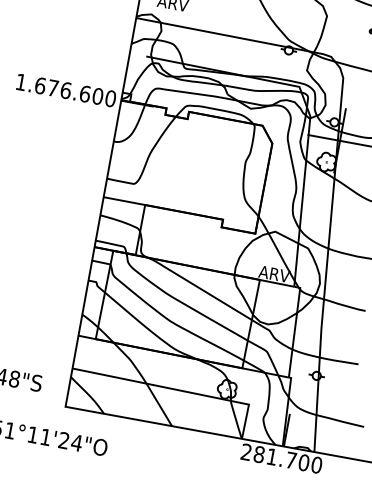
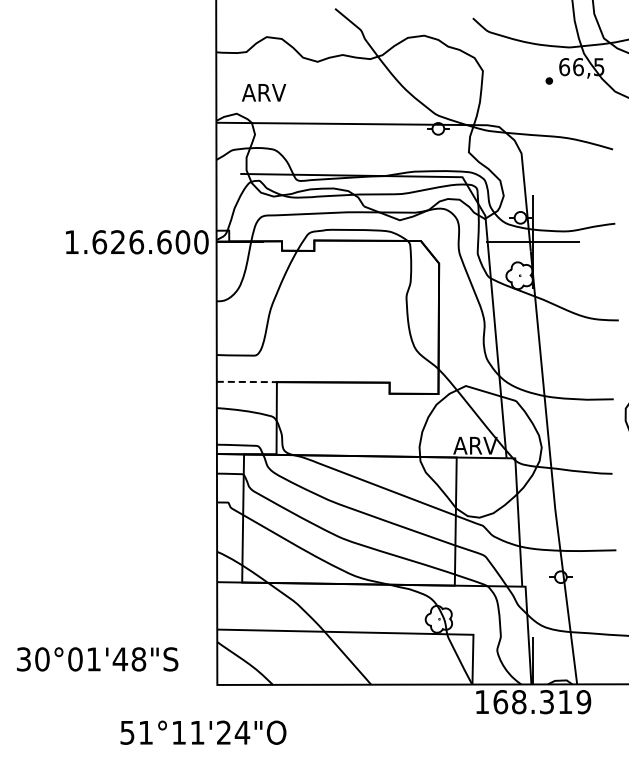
text: (52, 87) -> (117, 241), 1.676.600 -> 1.626.600
line: (124, 200) -> (247, 381), solid -> dashed
text: (281, 459) -> (533, 702), 281.700 -> 168.319

